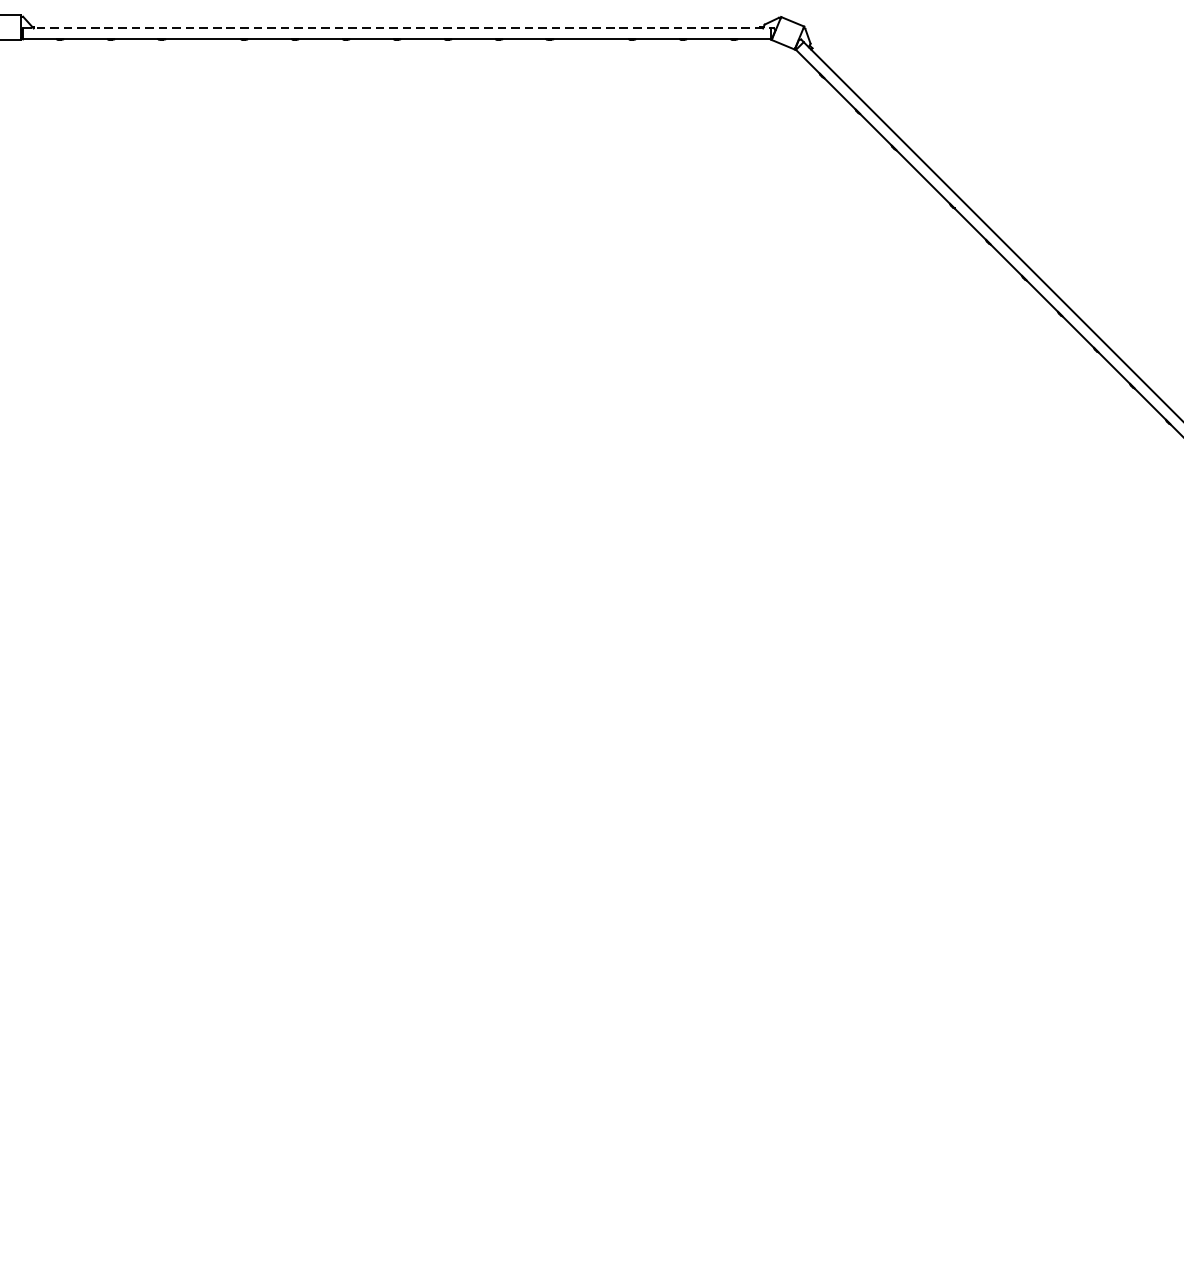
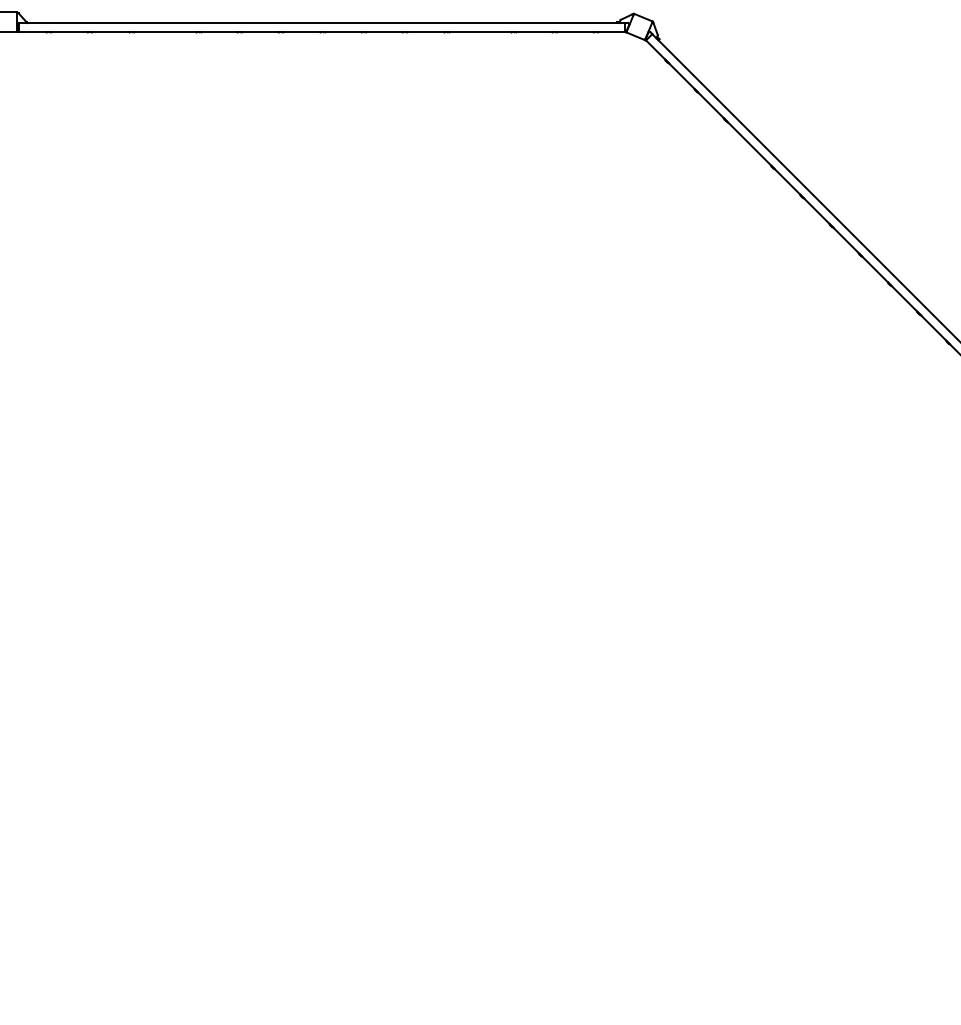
line: (397, 29) -> (322, 23), dashed -> solid

